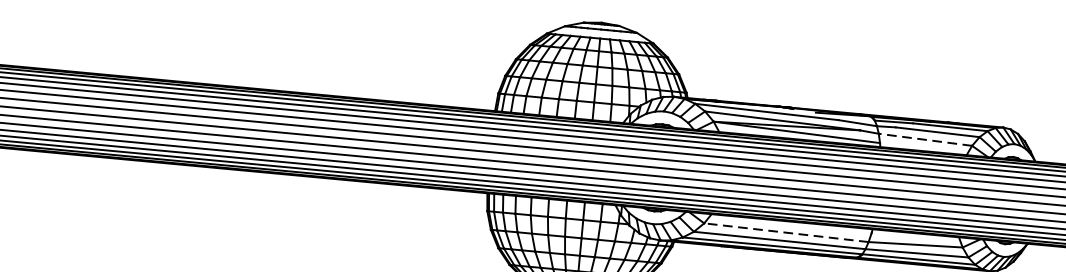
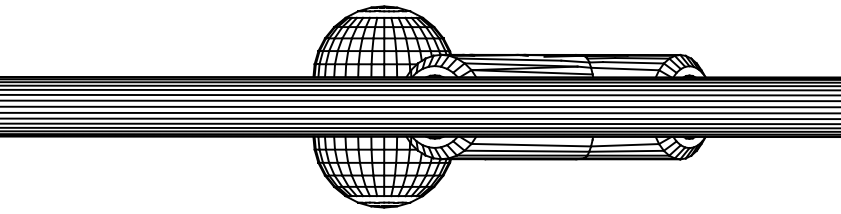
line: (924, 140) -> (624, 69), dashed -> solid
line: (786, 233) -> (531, 145), dashed -> solid

